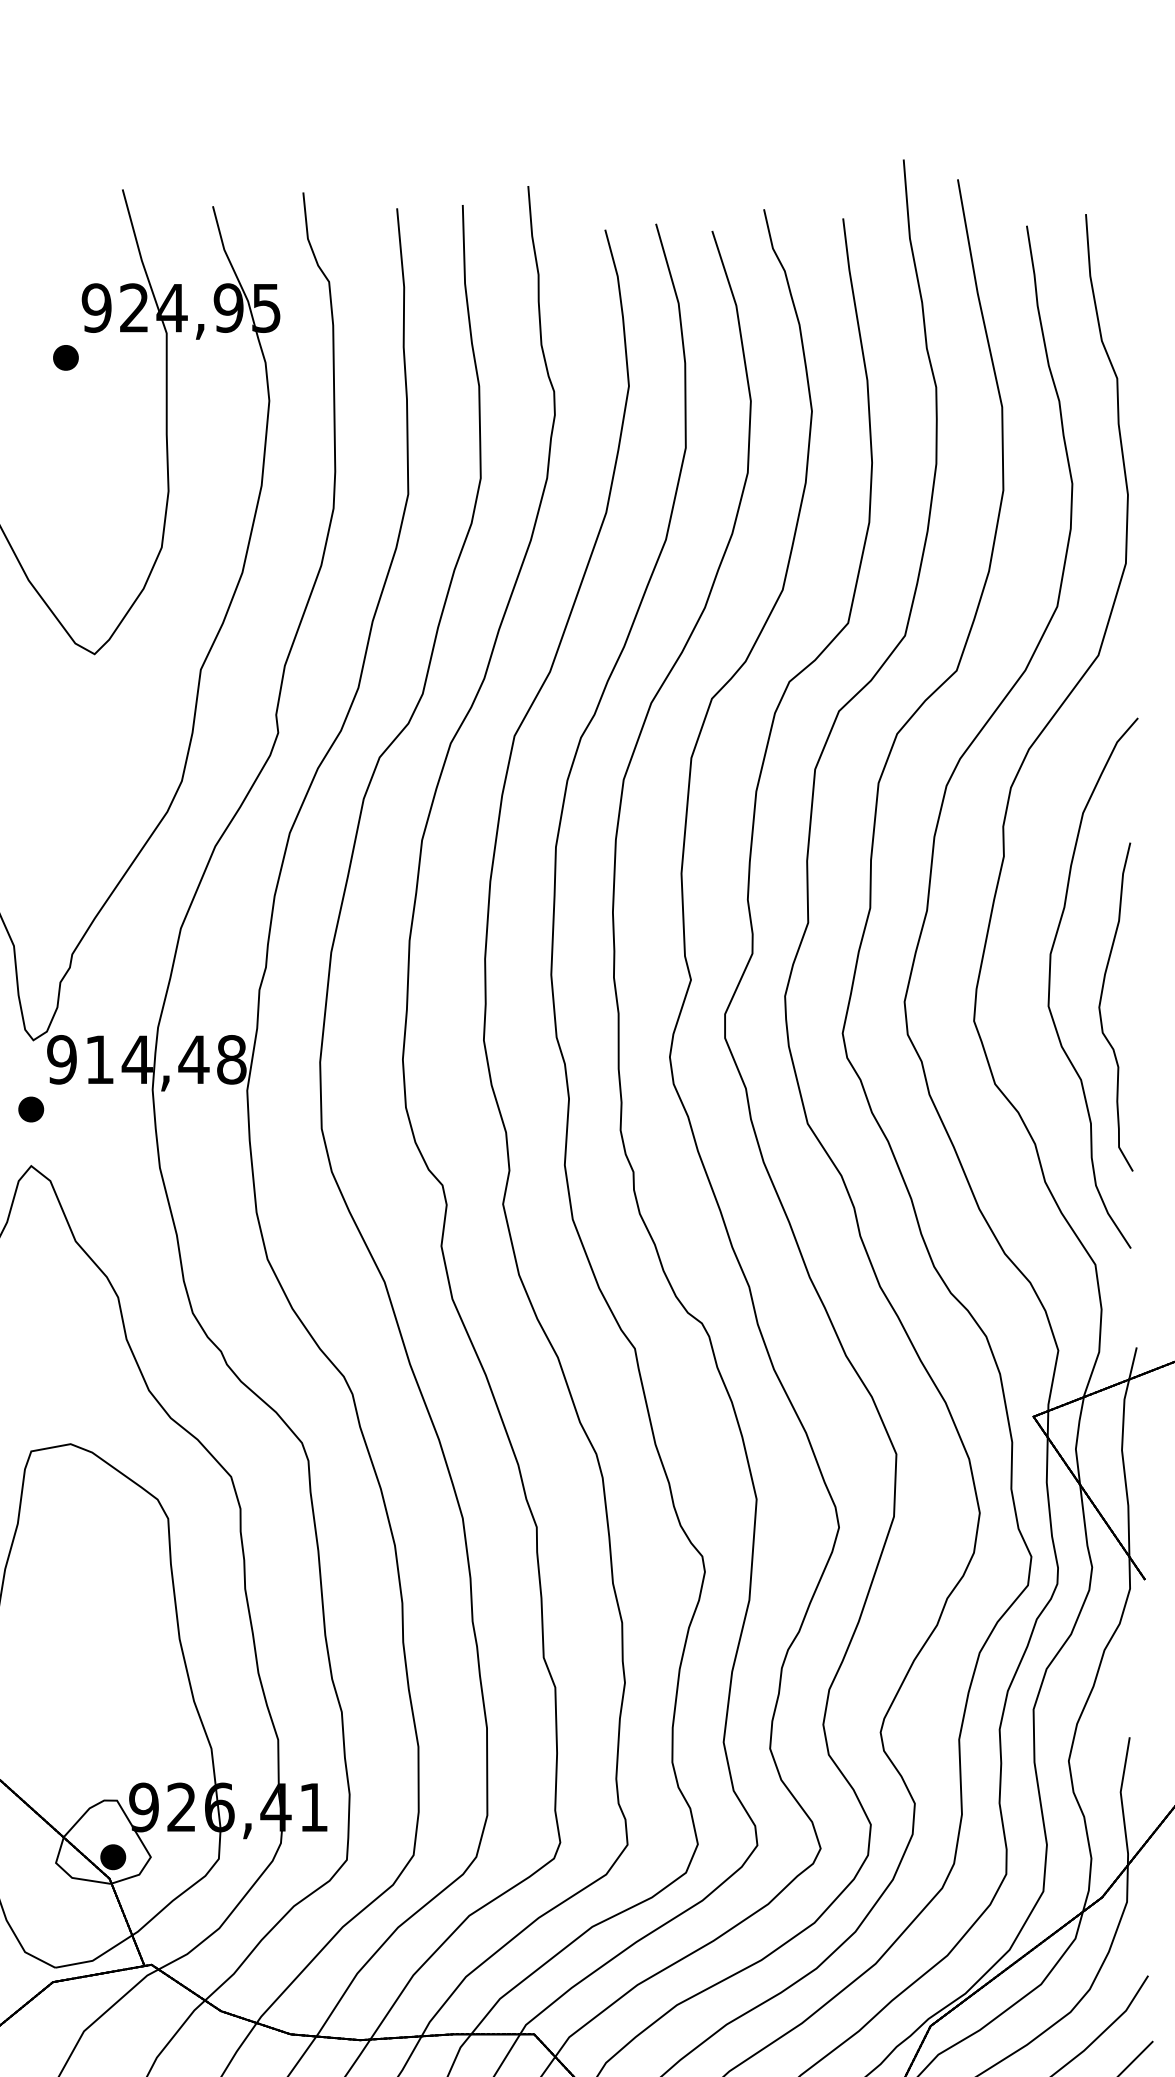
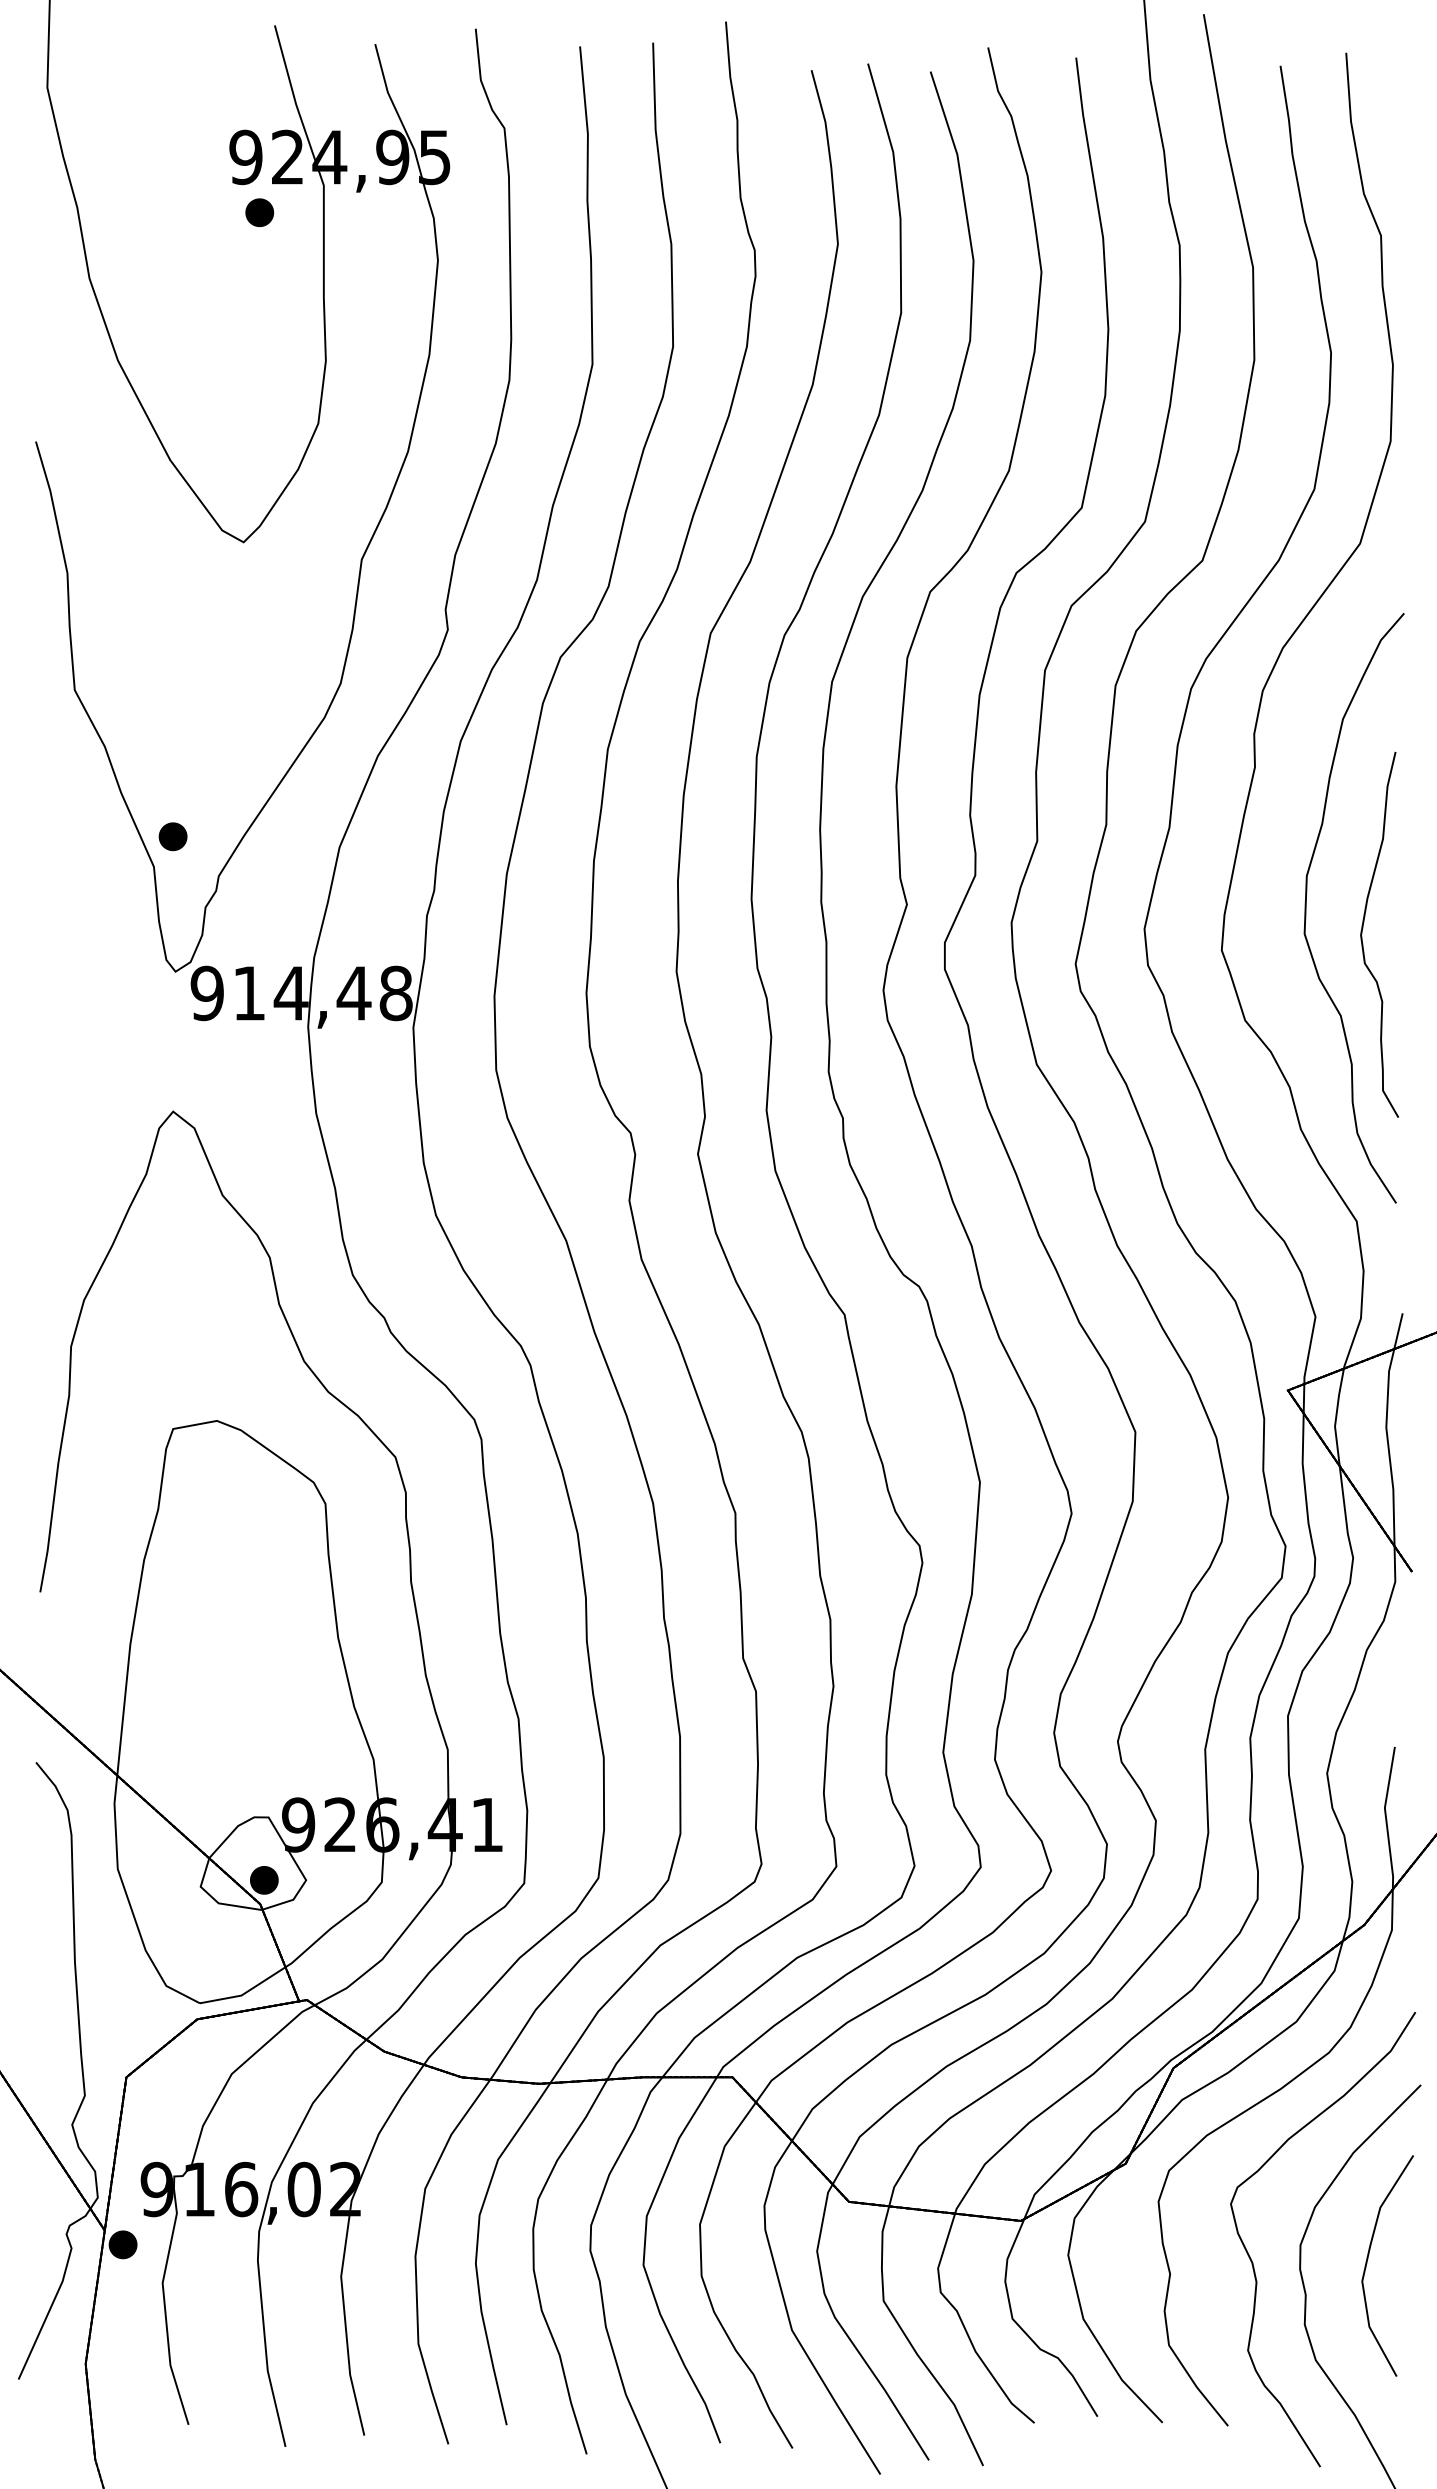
part: (65, 357) -> (259, 212), moved
part: (30, 1109) -> (172, 836), moved

